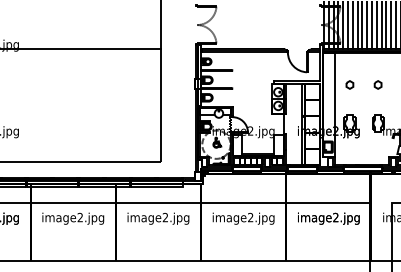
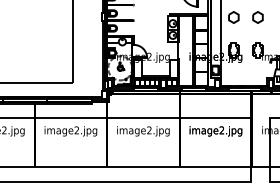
part: (349, 84) -> (233, 17), size x1.67
part: (377, 84) -> (257, 17), size x1.67

